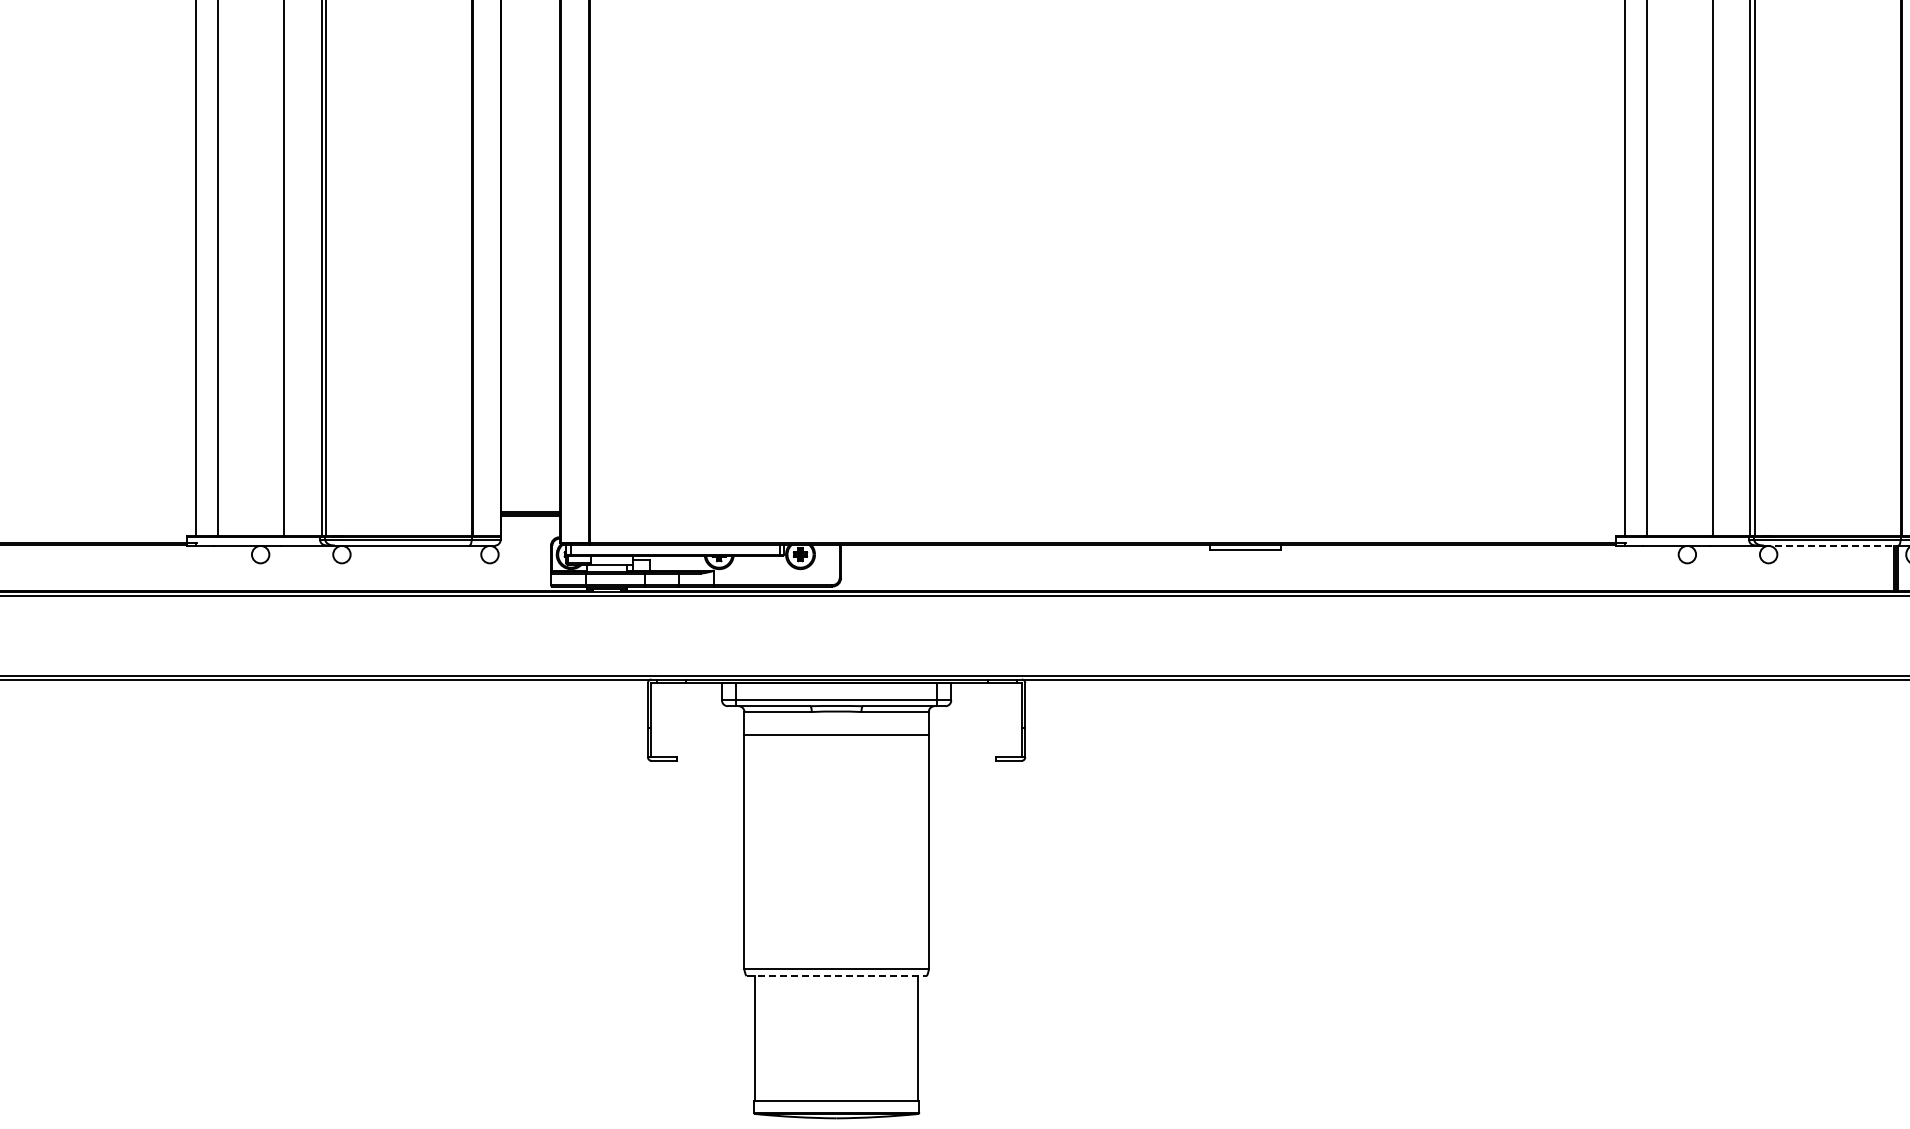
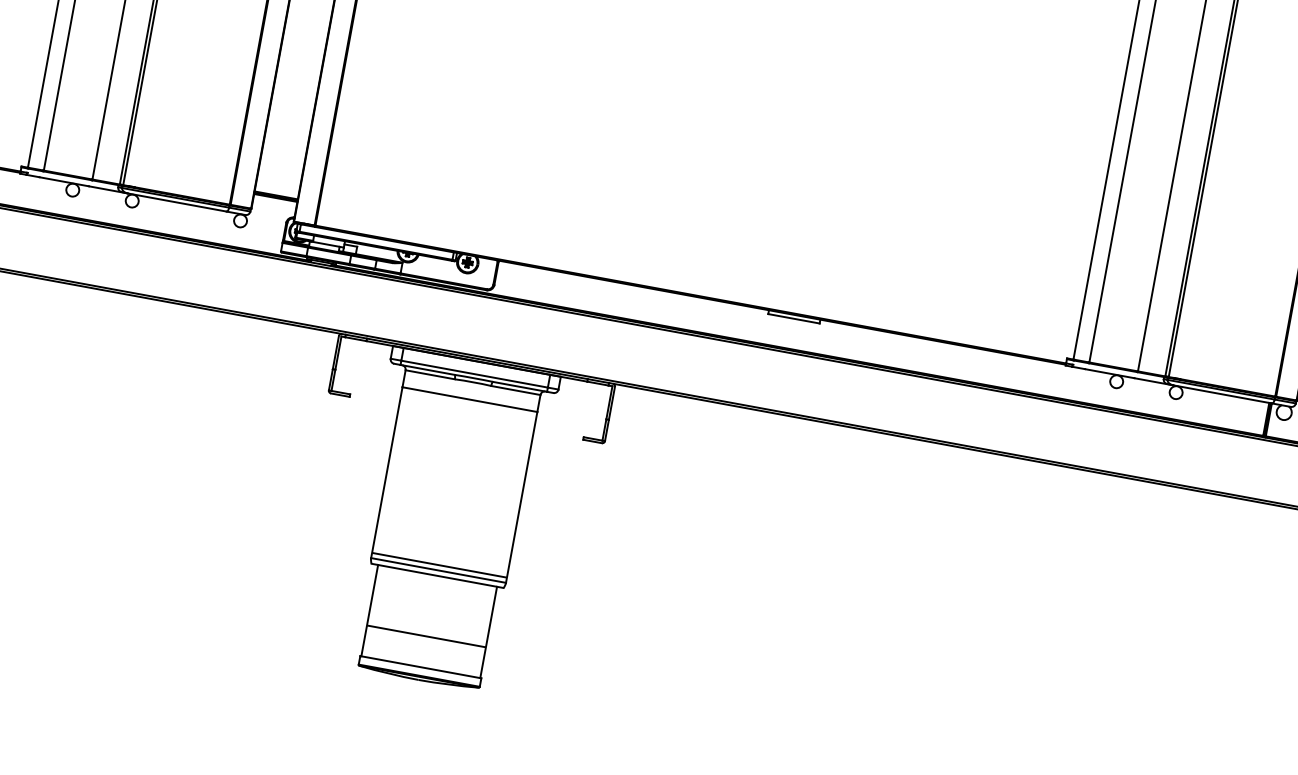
line: (1831, 545) -> (1223, 394), dashed -> solid
line: (836, 961) -> (439, 565), added
line: (837, 976) -> (438, 576), dashed -> solid
line: (836, 1058) -> (426, 636), added

